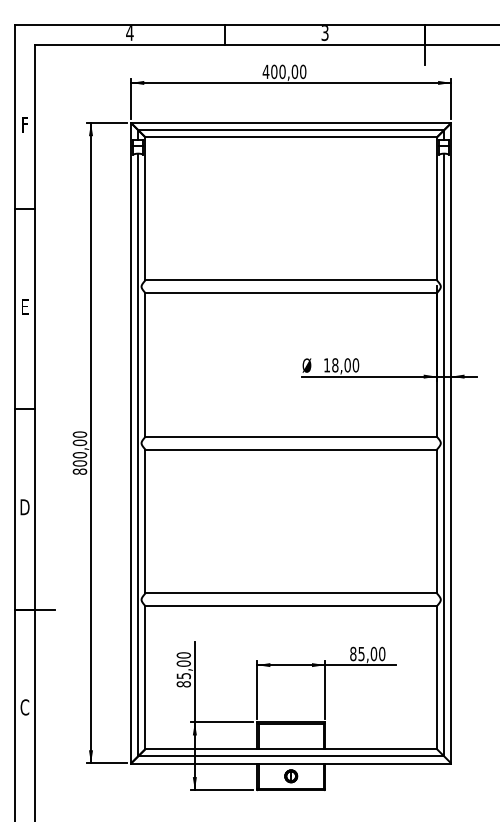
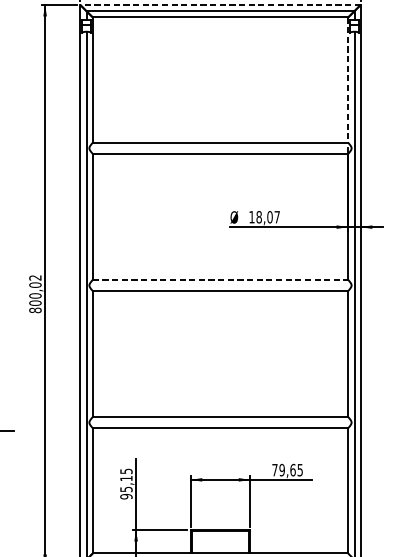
line: (290, 122) -> (219, 4), solid -> dashed
line: (436, 209) -> (347, 80), solid -> dashed
text: (355, 365) -> (276, 217), 18,00 -> 18,07
text: (79, 434) -> (35, 277), 800,00 -> 800,02
line: (291, 436) -> (220, 279), solid -> dashed
text: (367, 653) -> (287, 469), 85,00 -> 79,65
text: (183, 669) -> (126, 483), 85,00 -> 95,15

